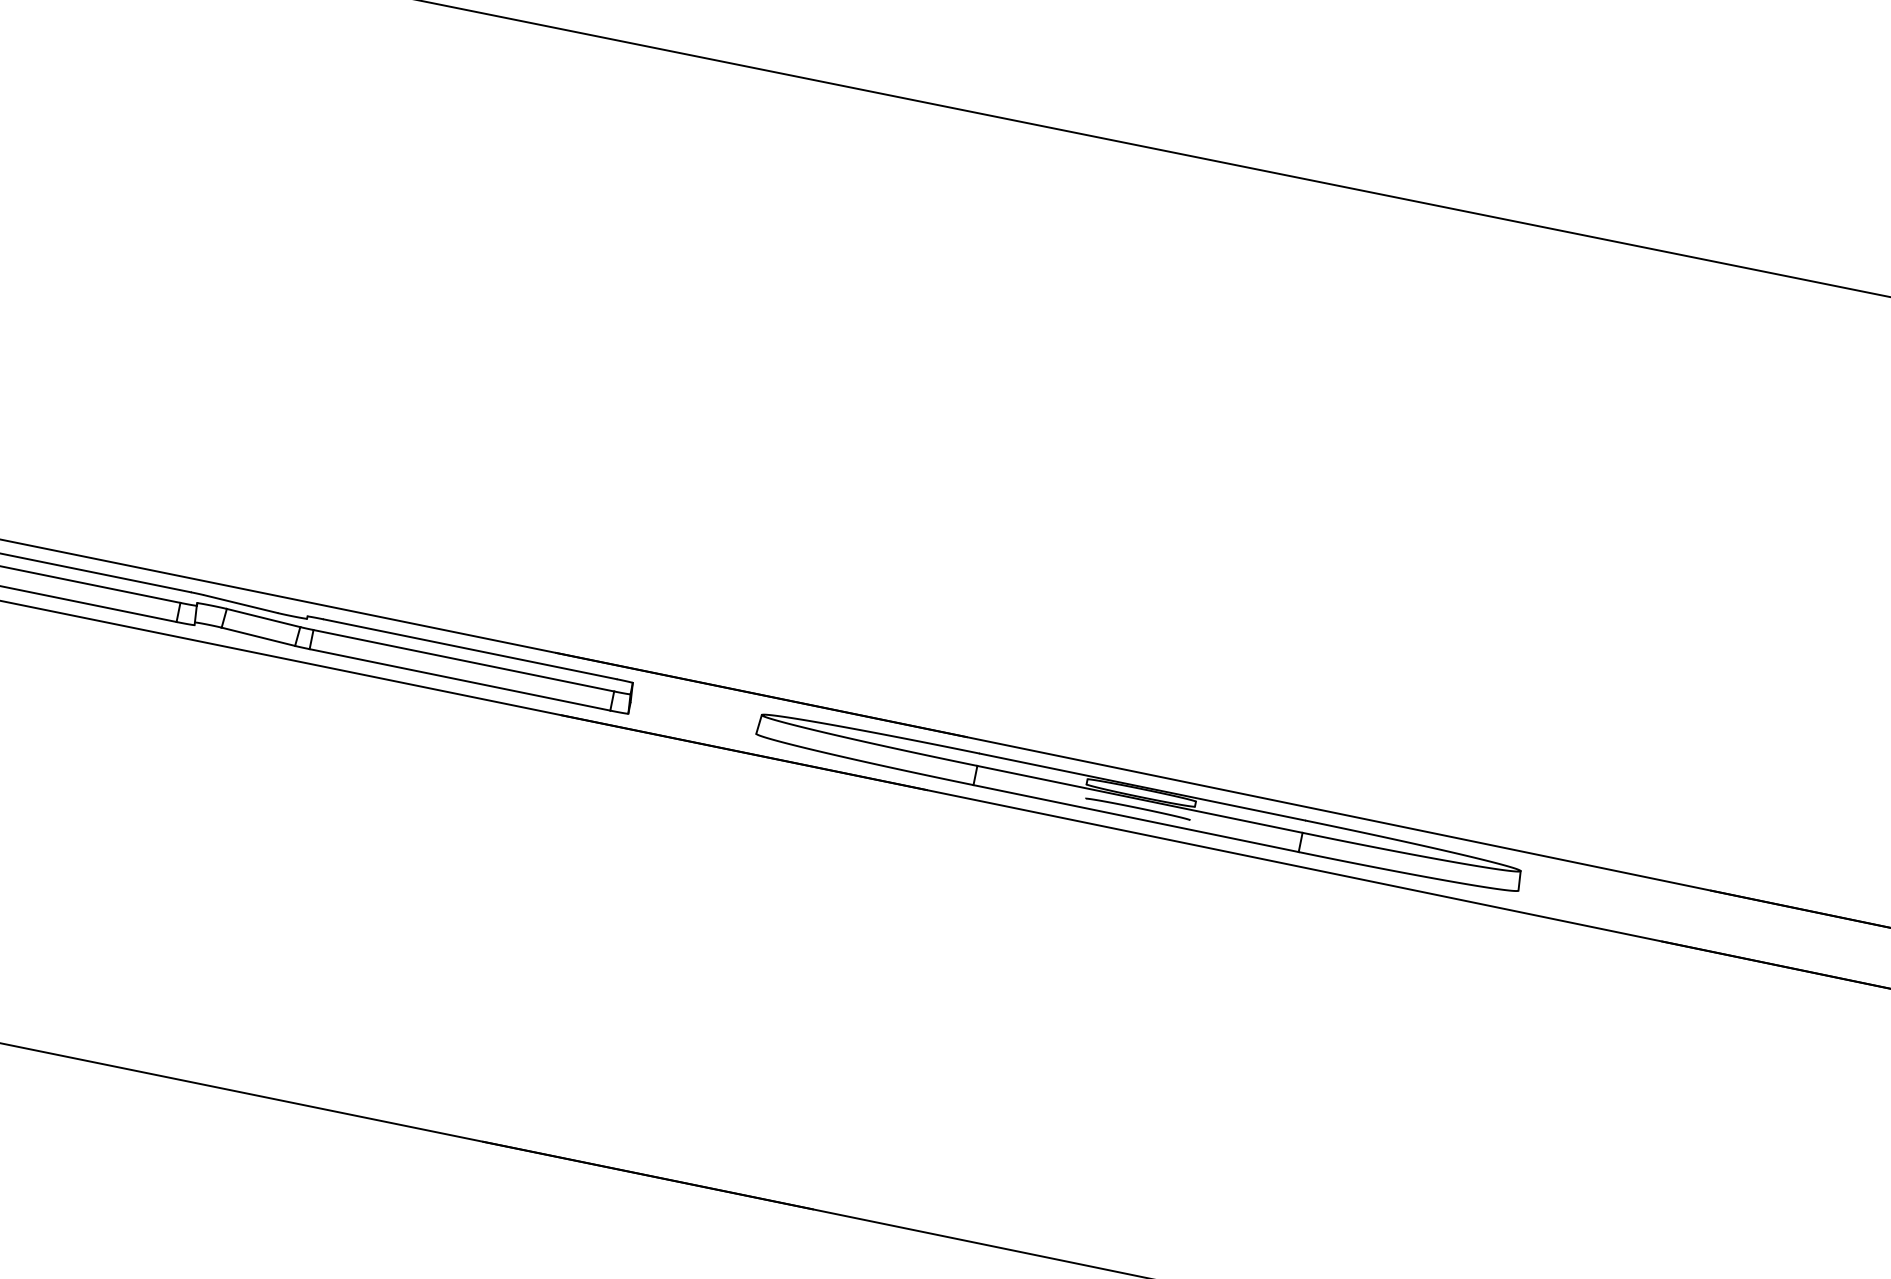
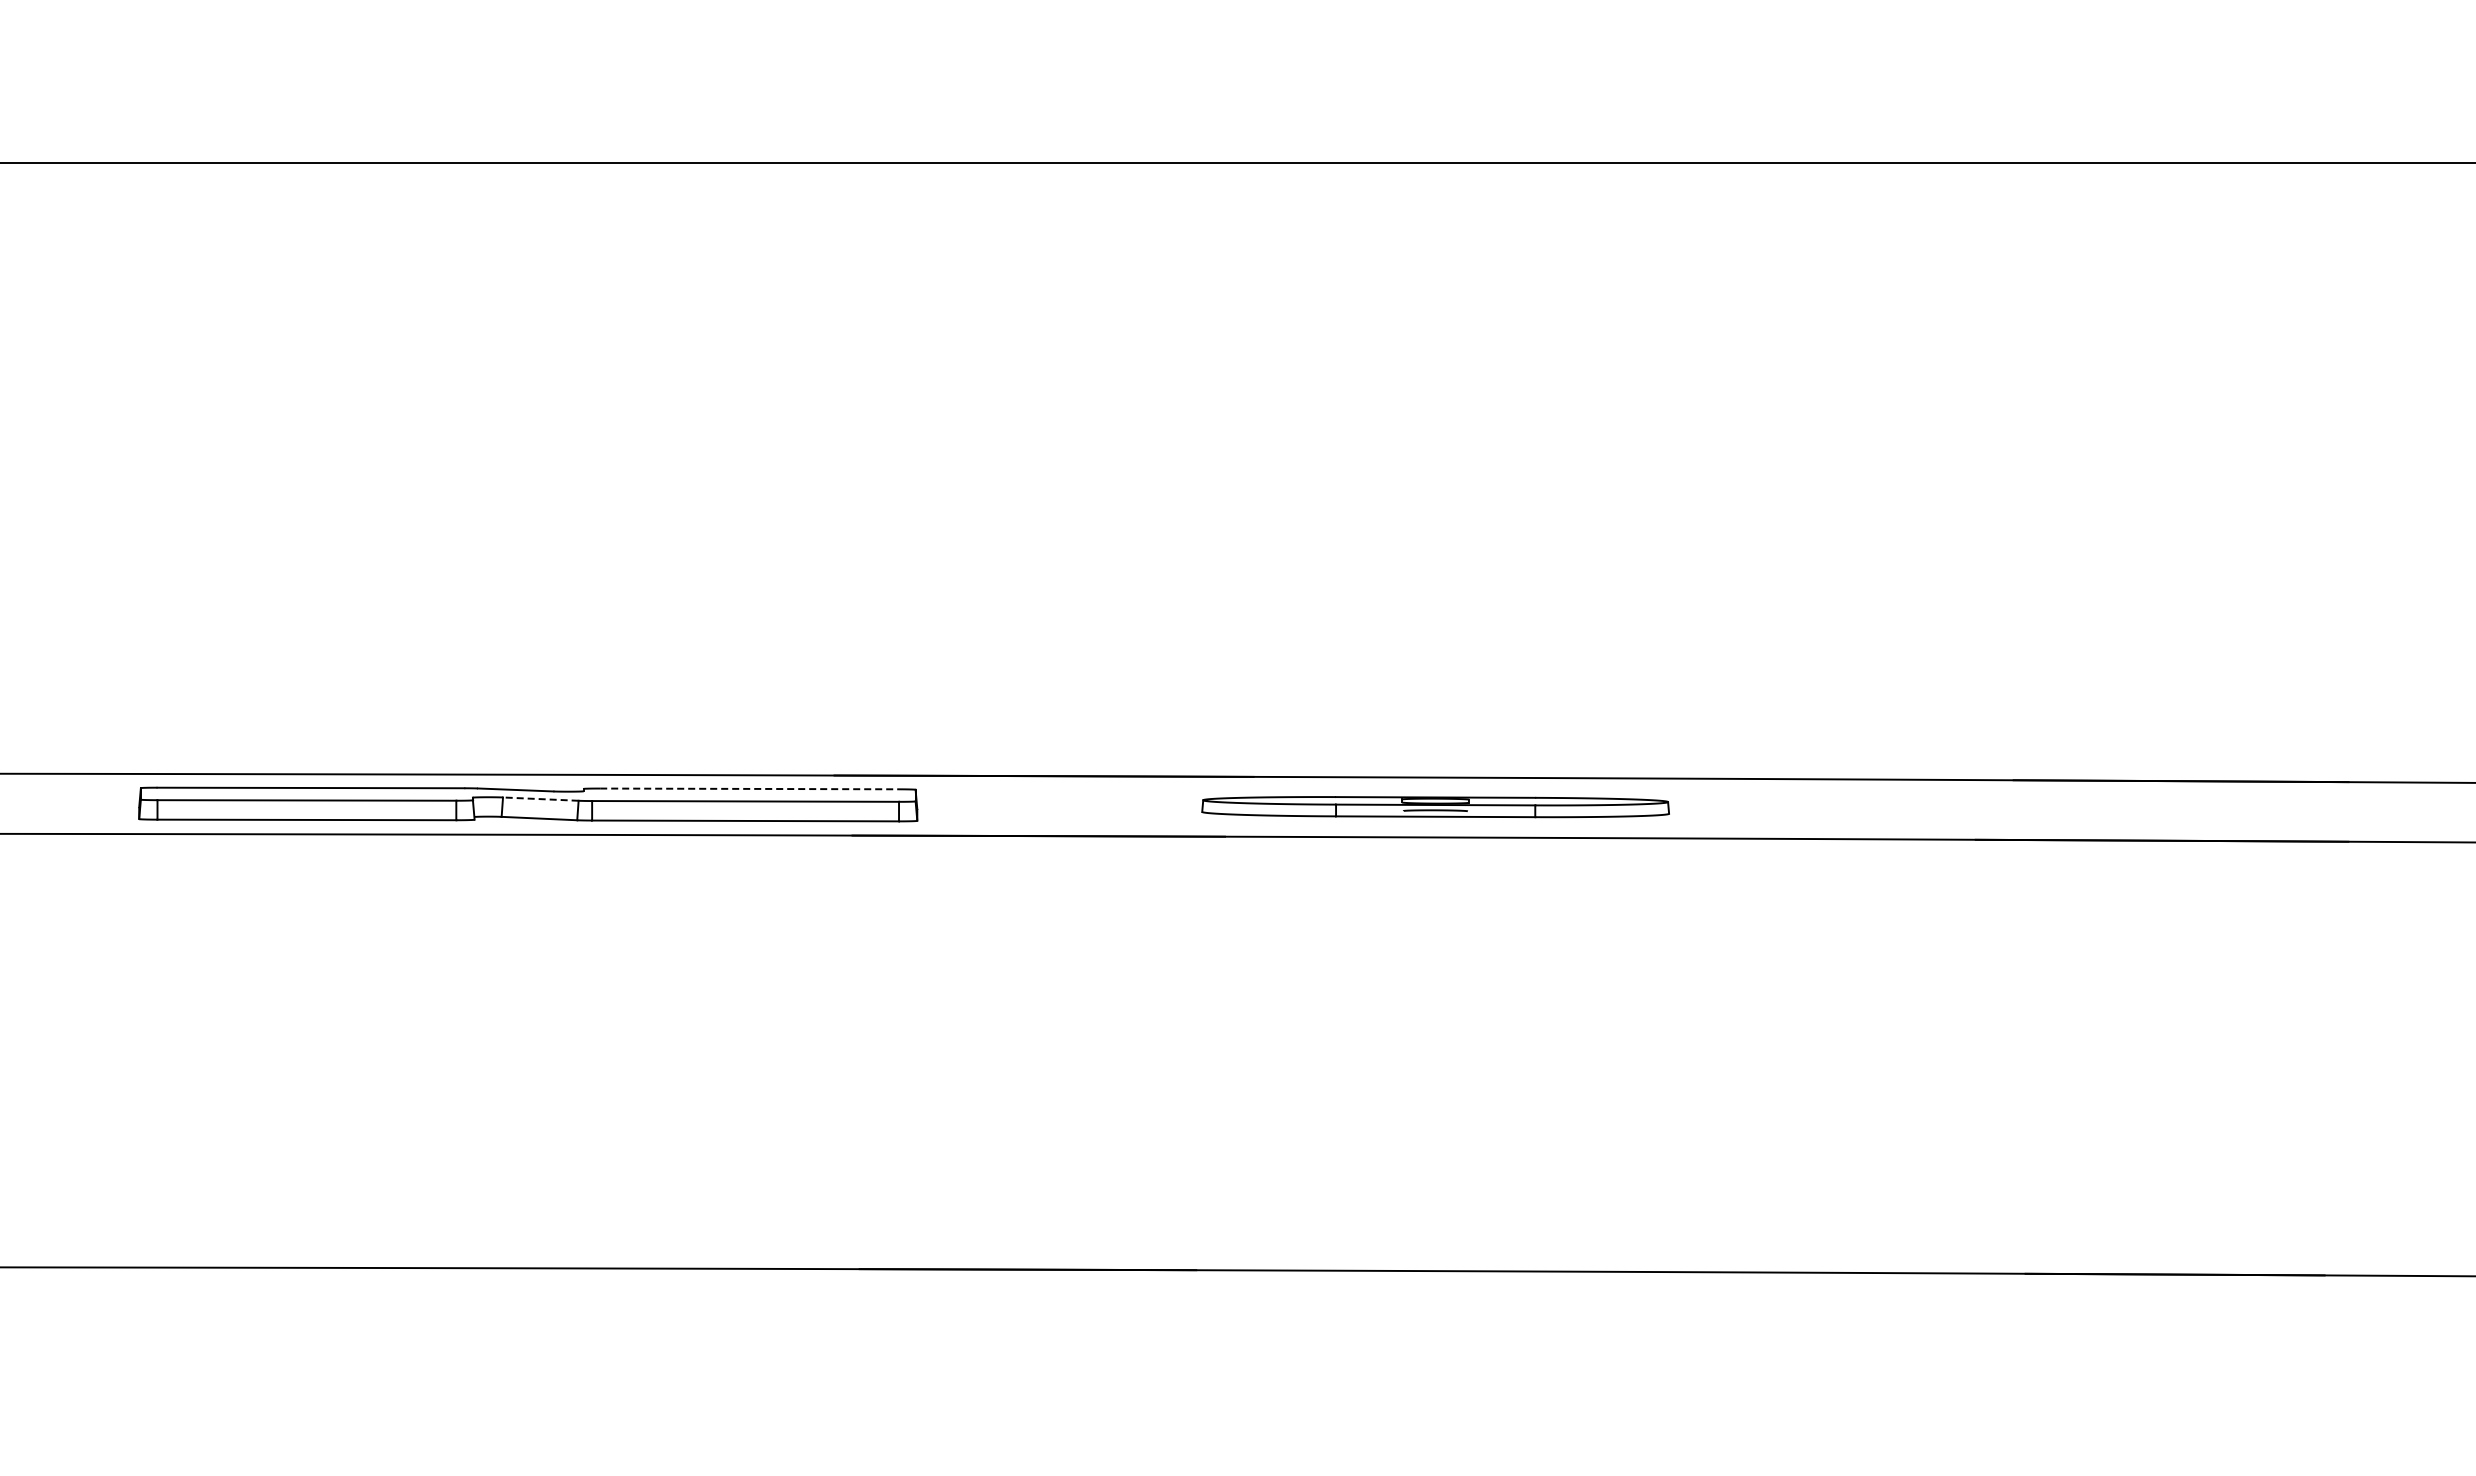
line: (263, 618) -> (540, 799), solid -> dashed
line: (471, 649) -> (750, 788), solid -> dashed
part: (1139, 802) -> (1435, 806), size x0.6

